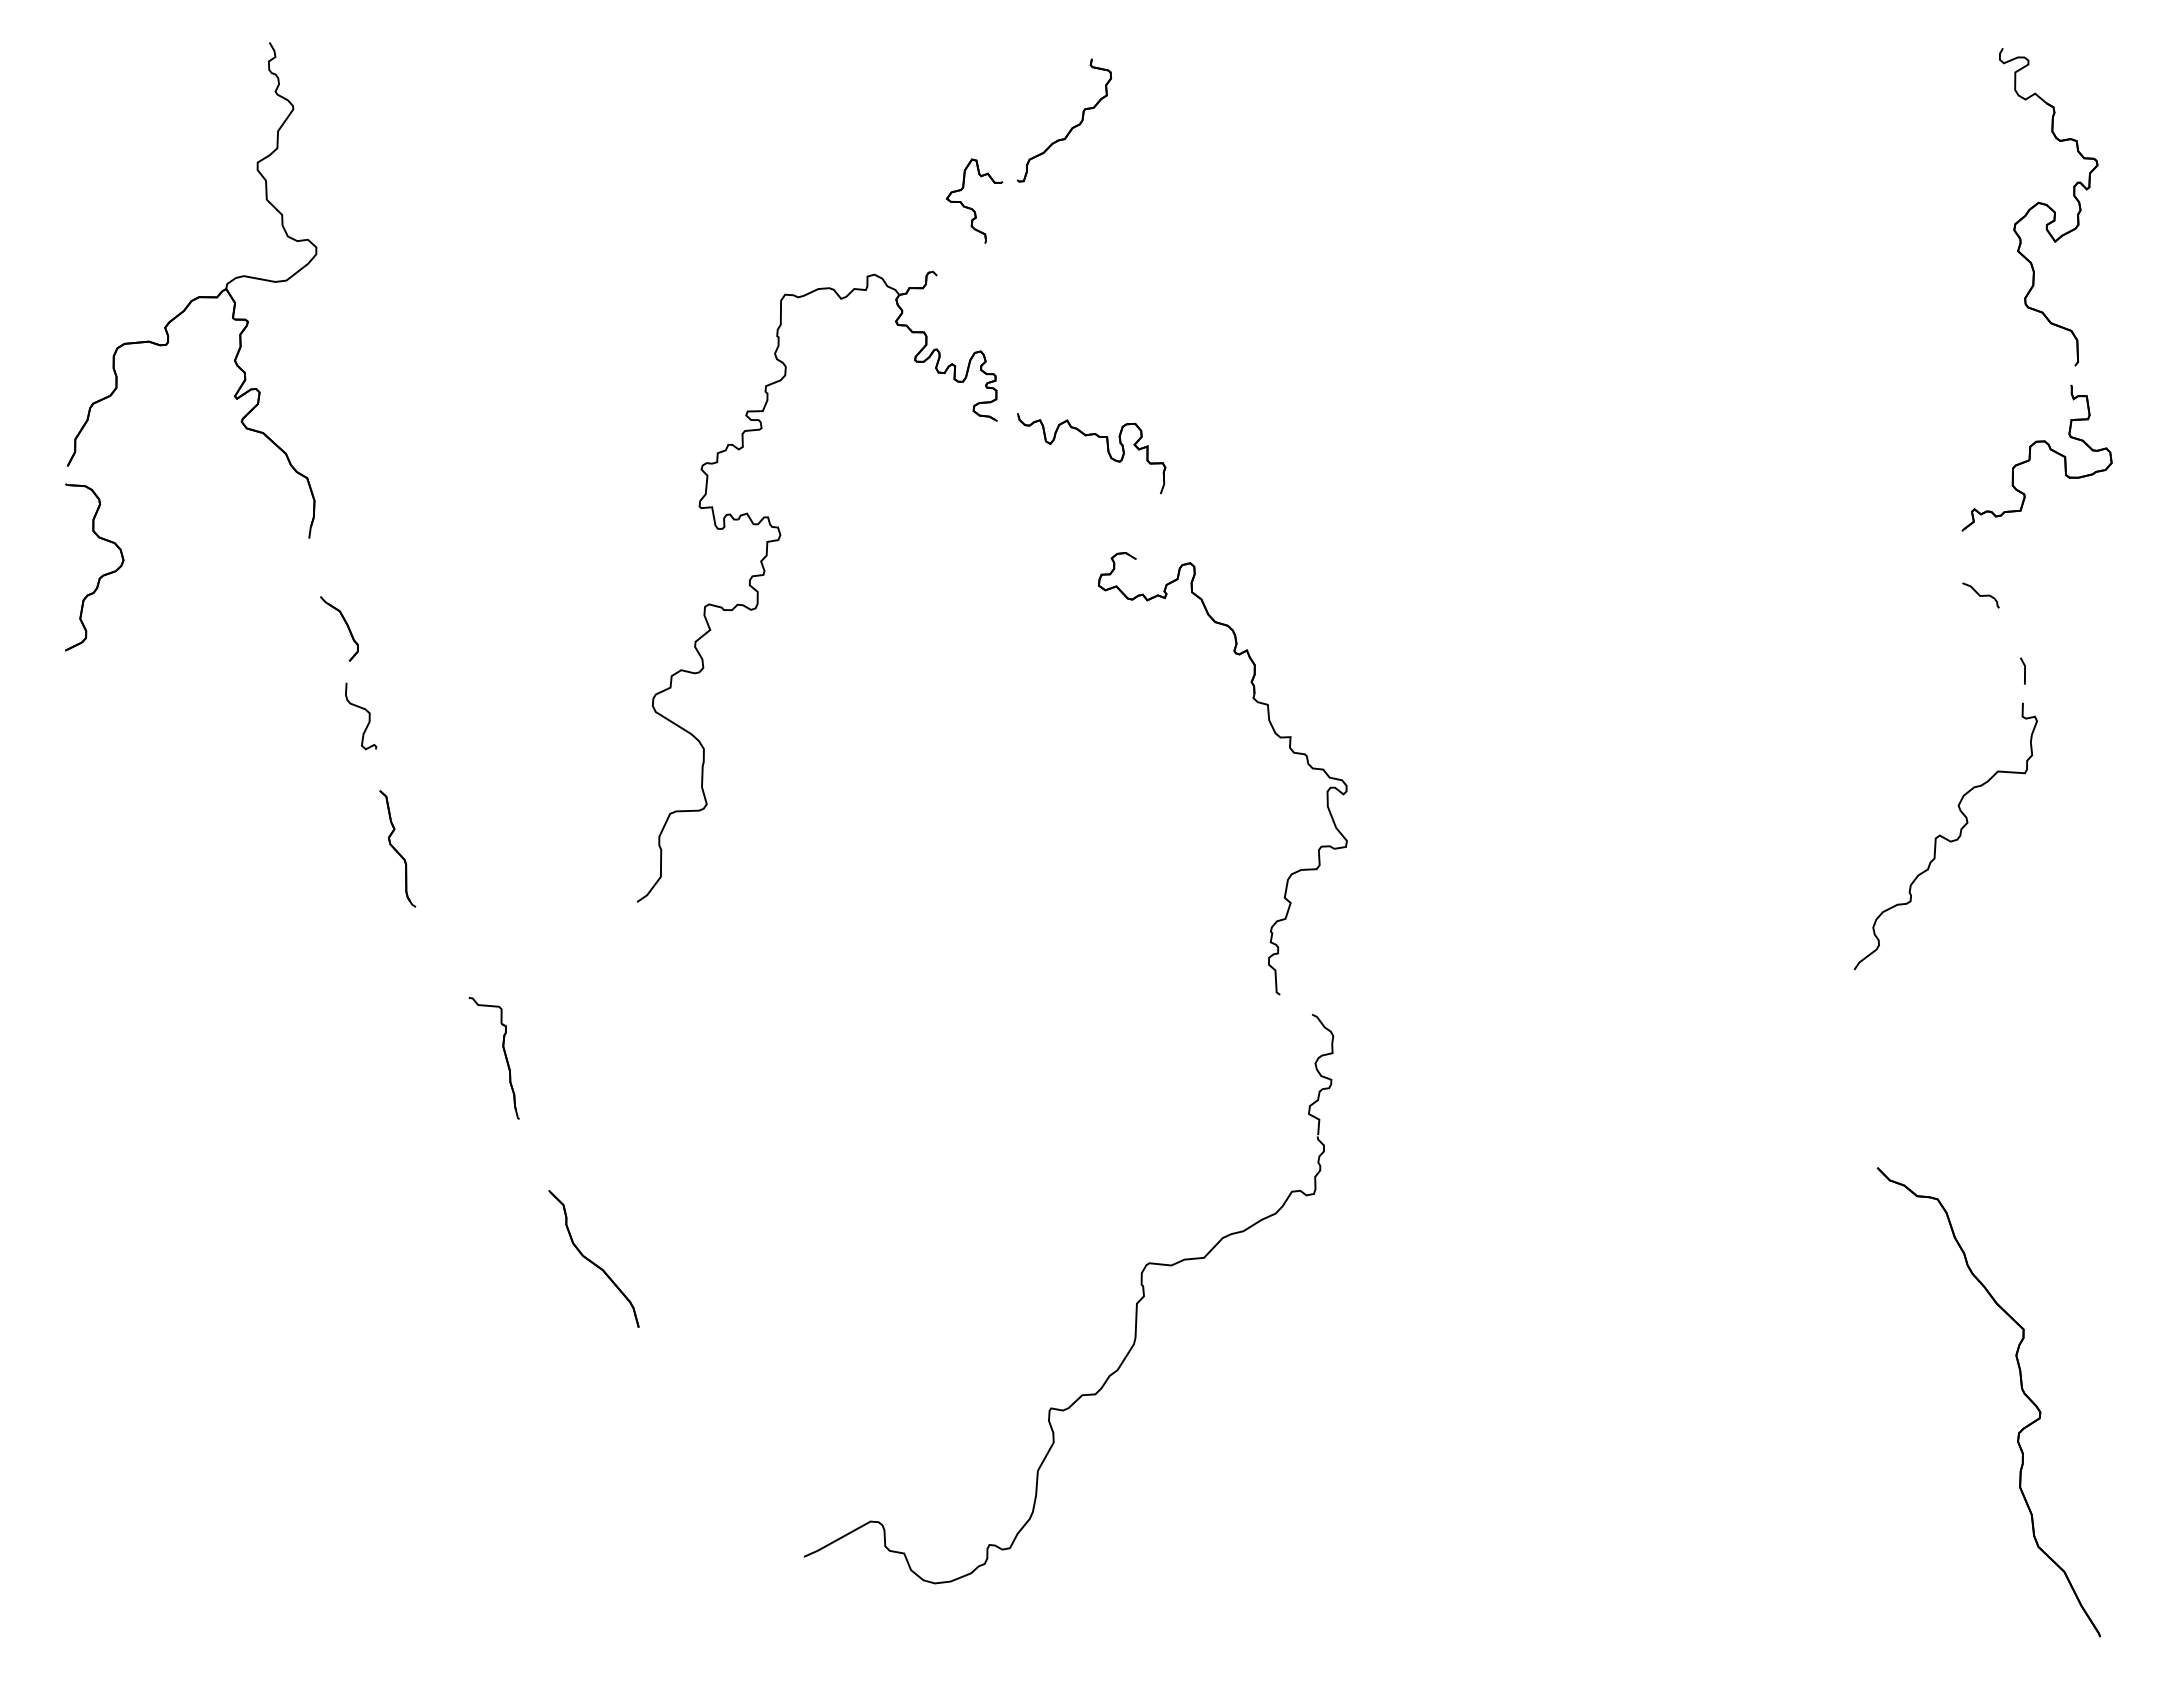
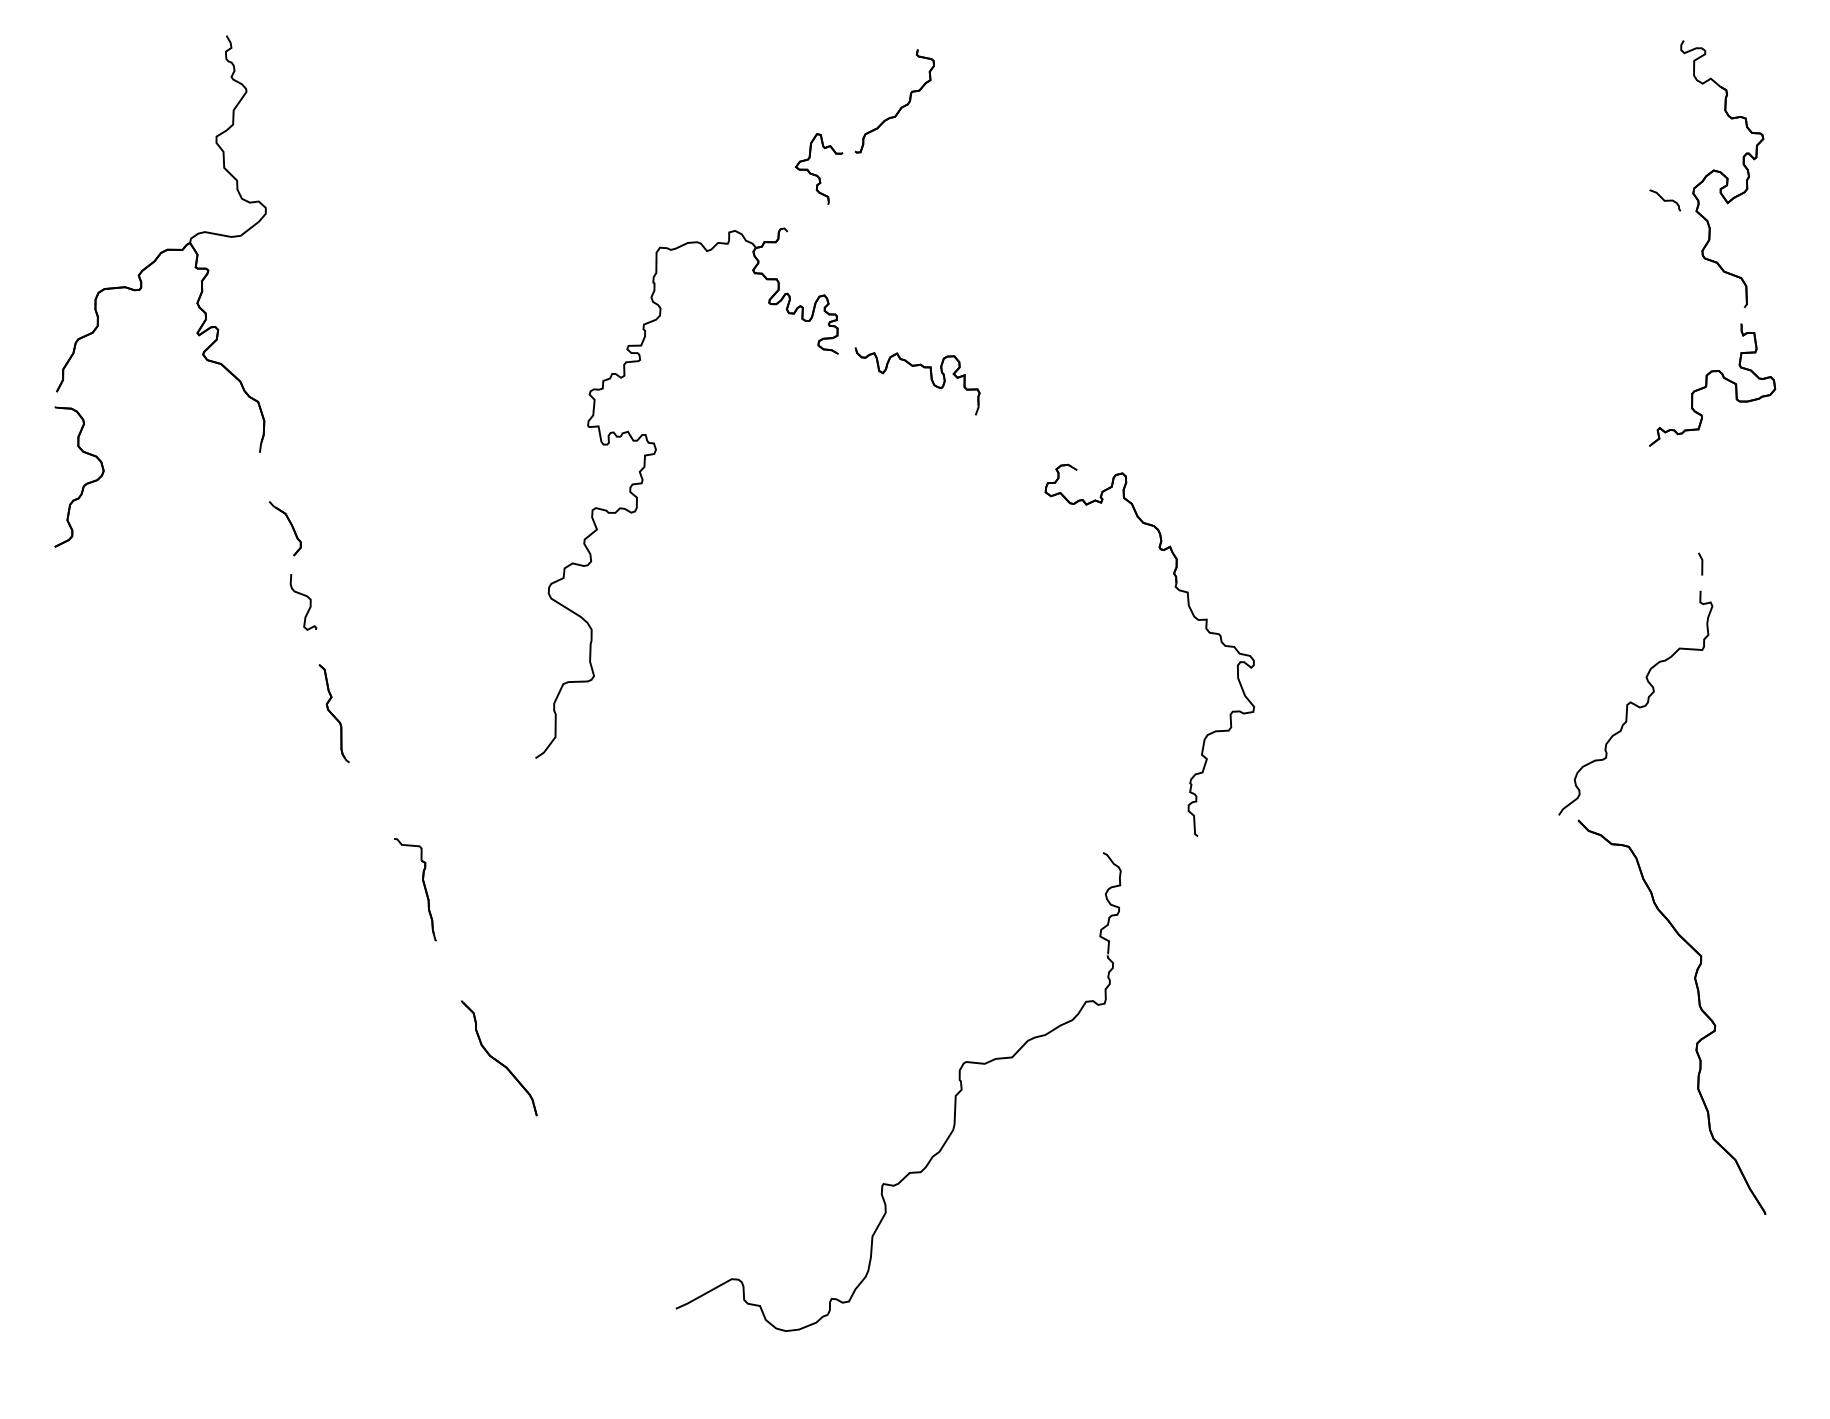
curve: (1980, 595) -> (1664, 200), moved
part: (1274, 733) -> (1193, 616), moved
part: (2021, 1390) -> (1699, 1007), moved

